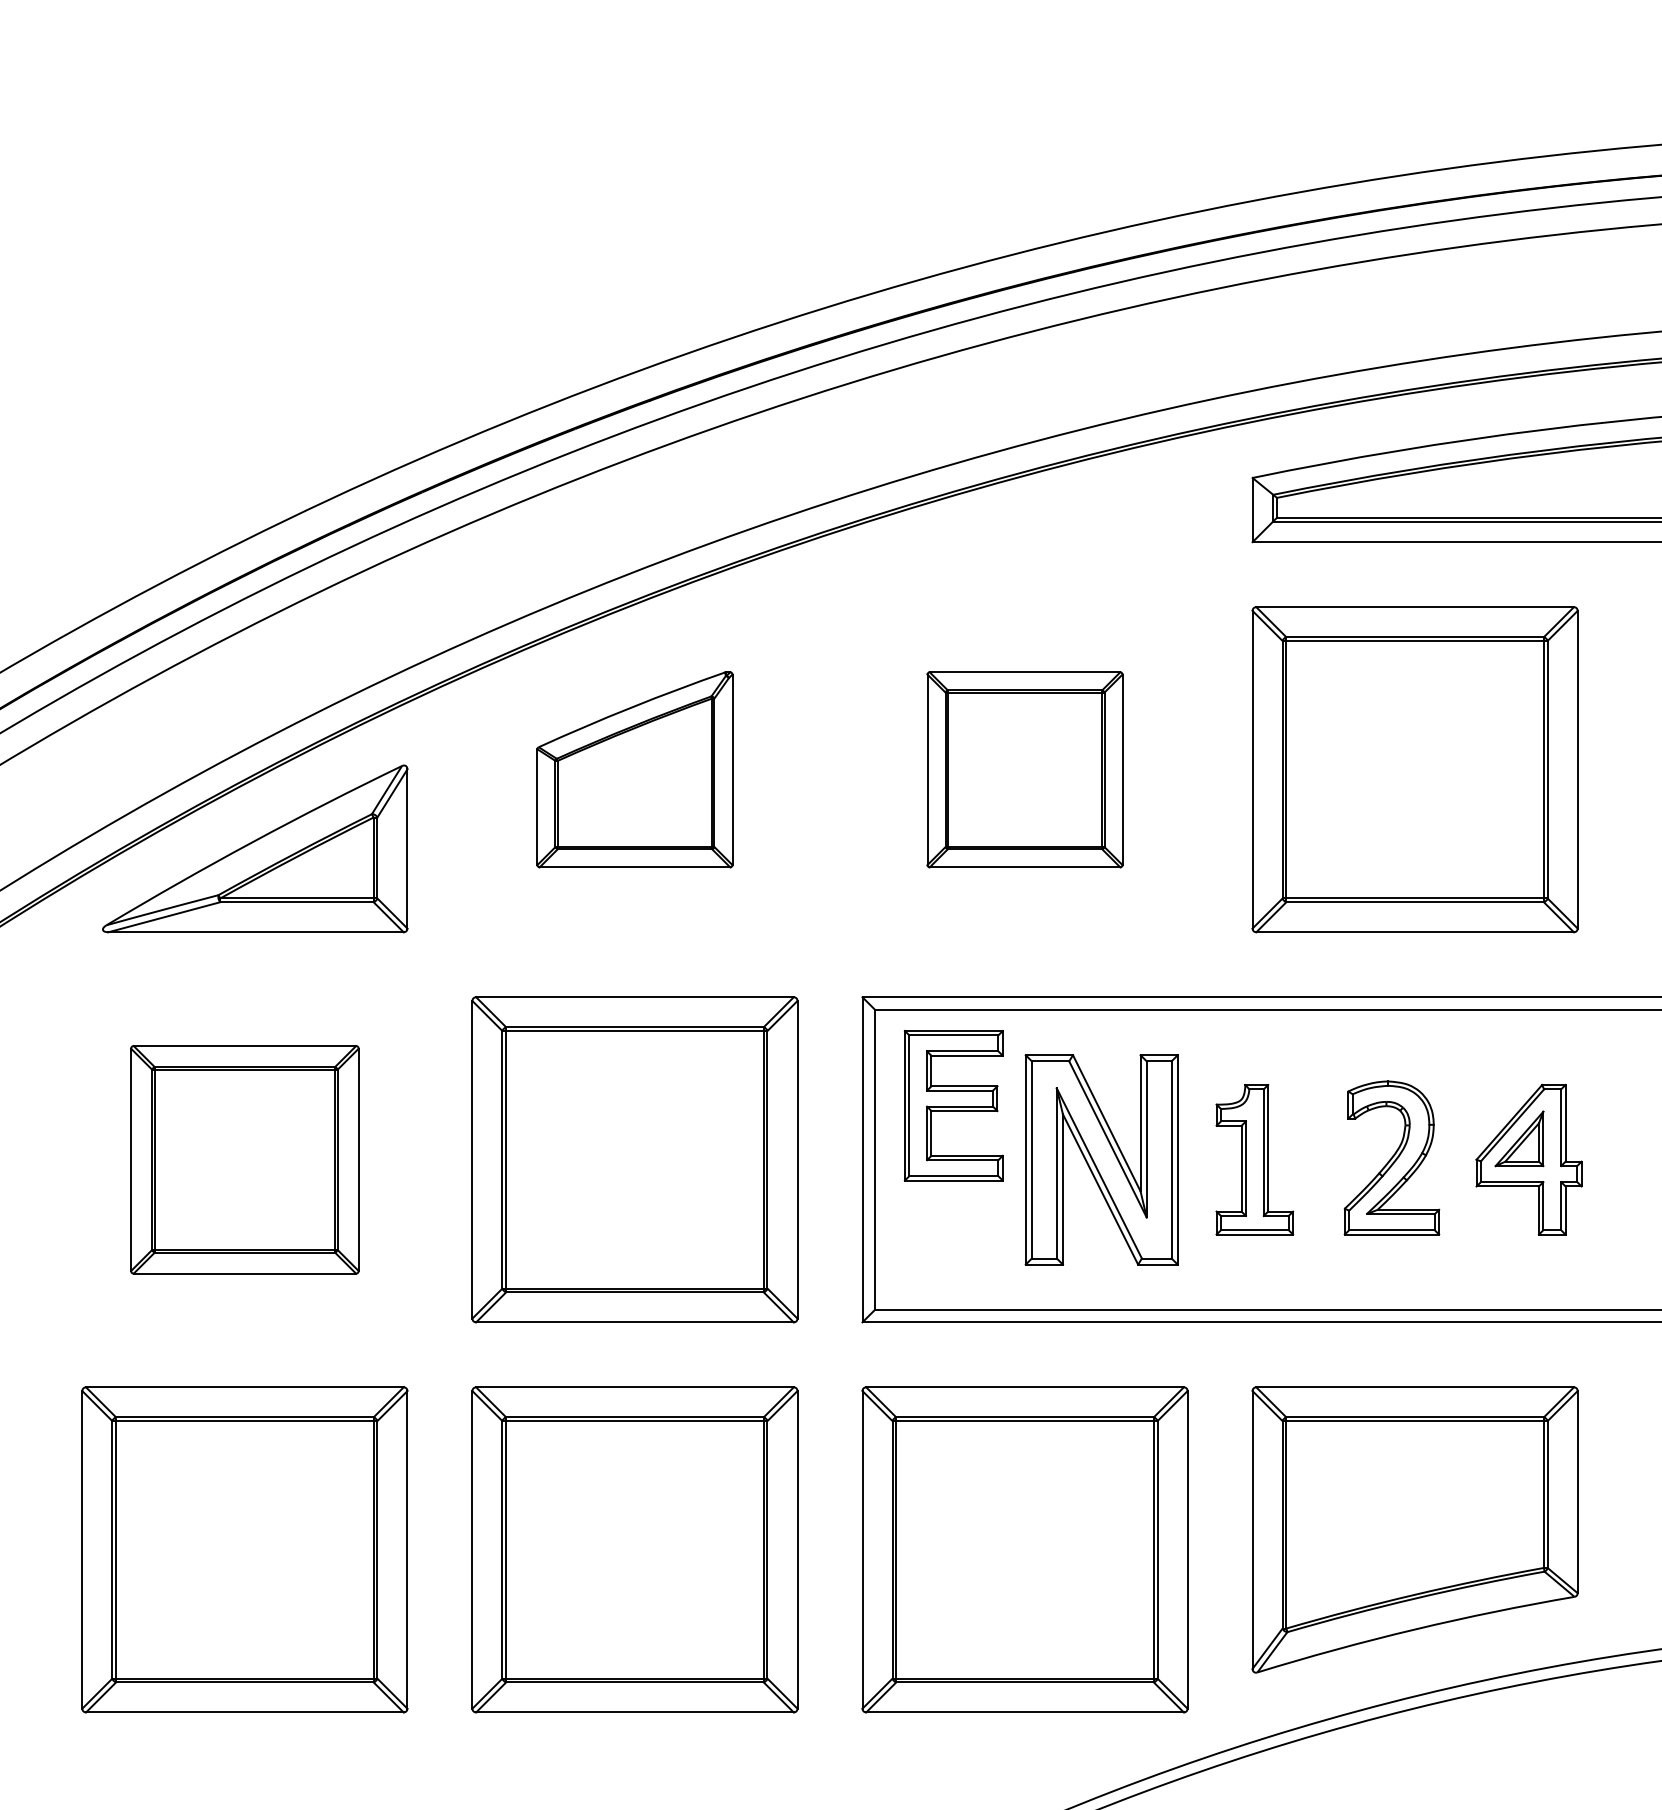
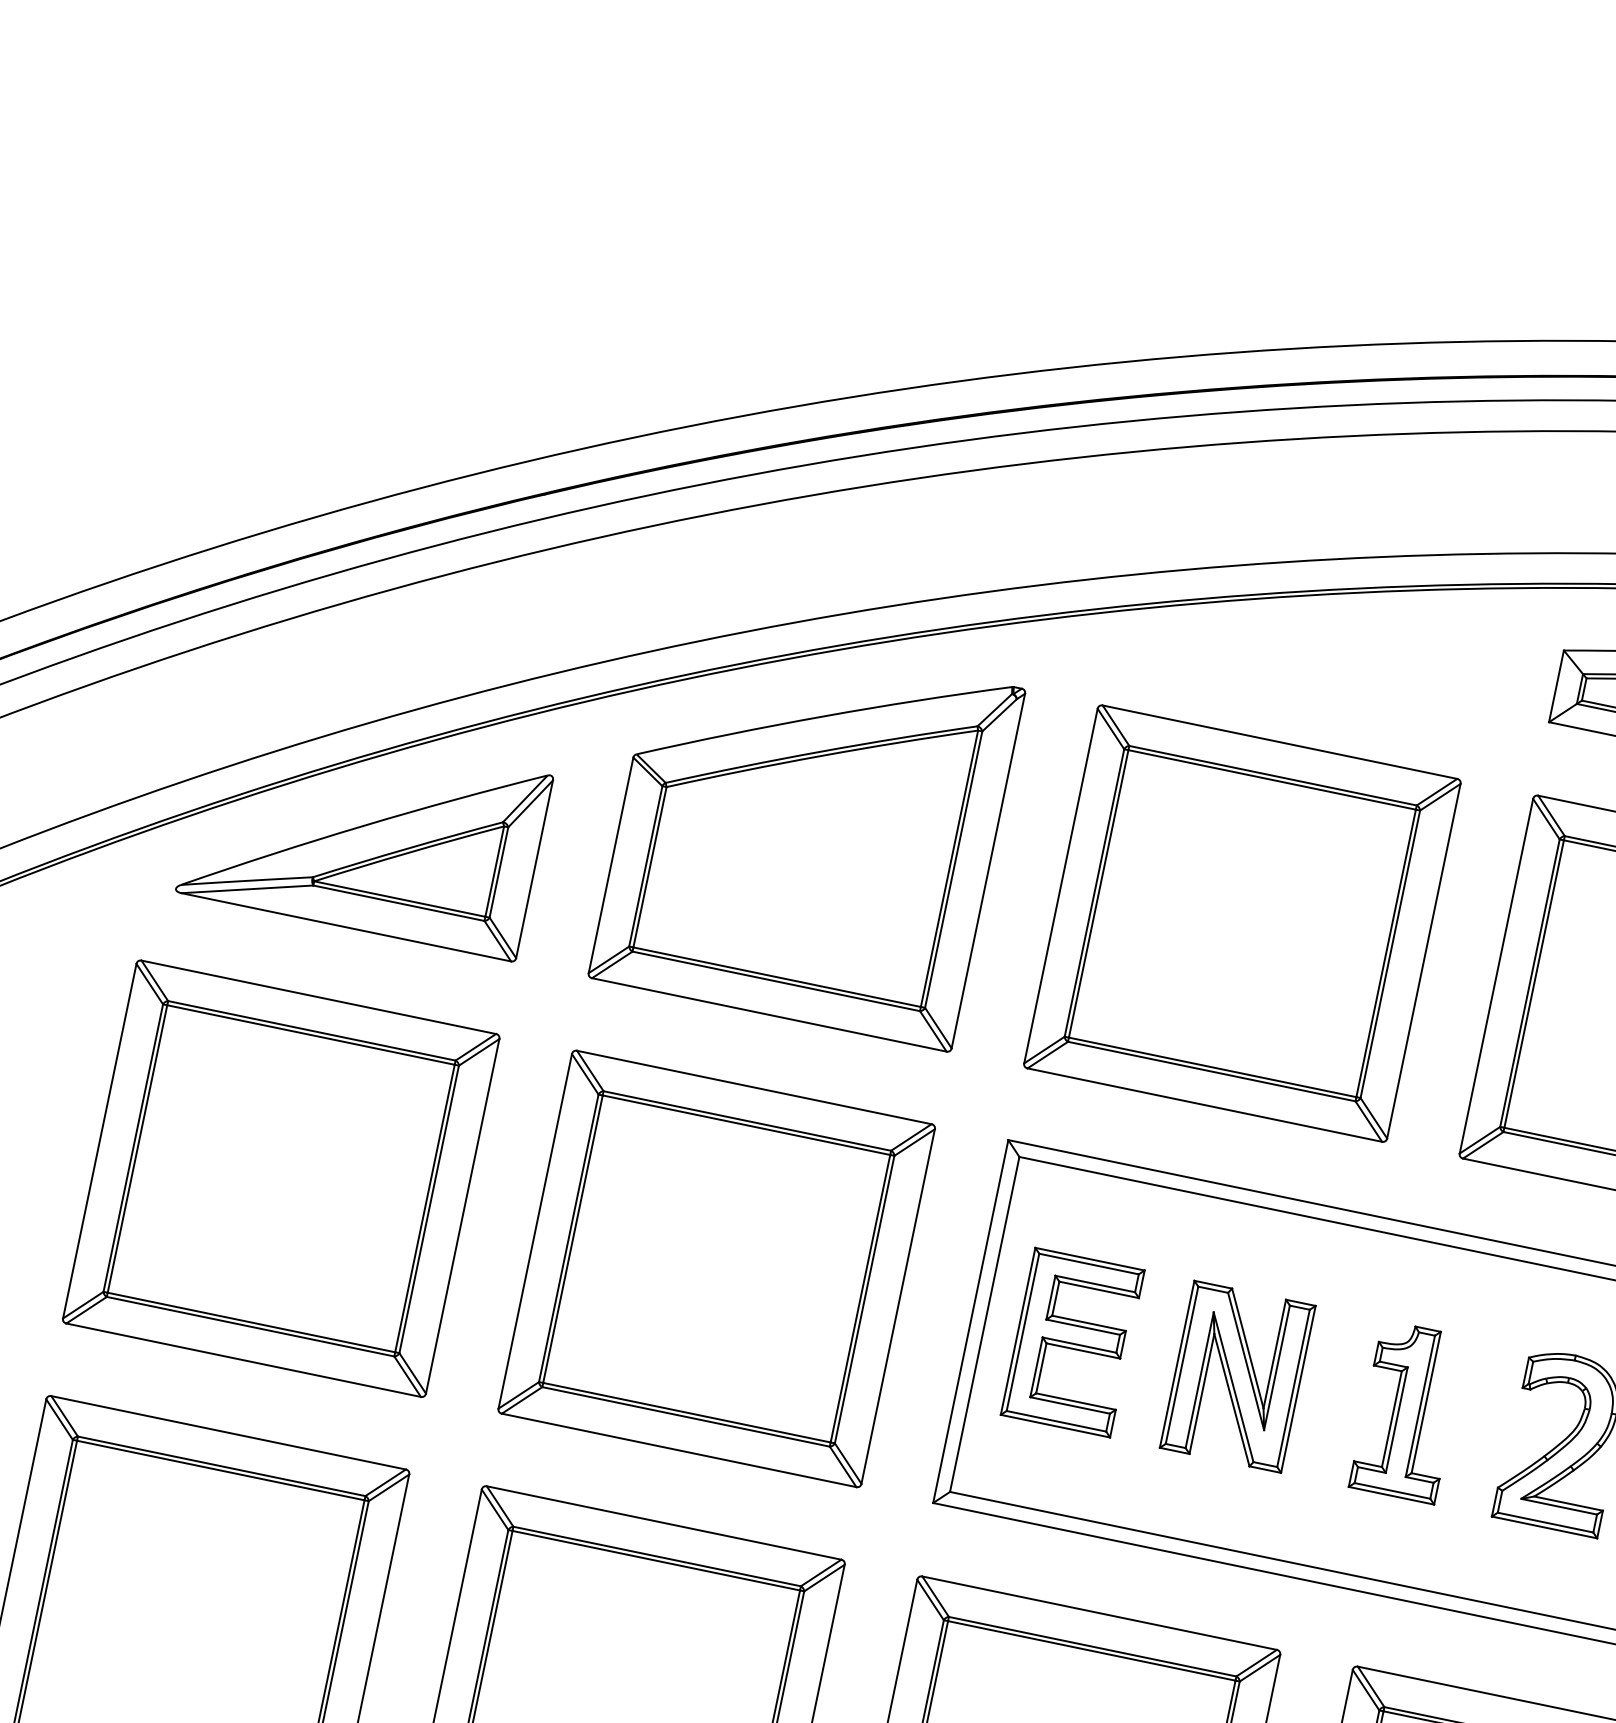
part: (634, 769) -> (806, 833), size x1.67
part: (1024, 769) -> (1241, 923), size x1.67
part: (953, 1105) -> (1072, 1342), moved
part: (244, 1159) -> (280, 1178), size x1.43
part: (1101, 1159) -> (1237, 1376), size x0.71

